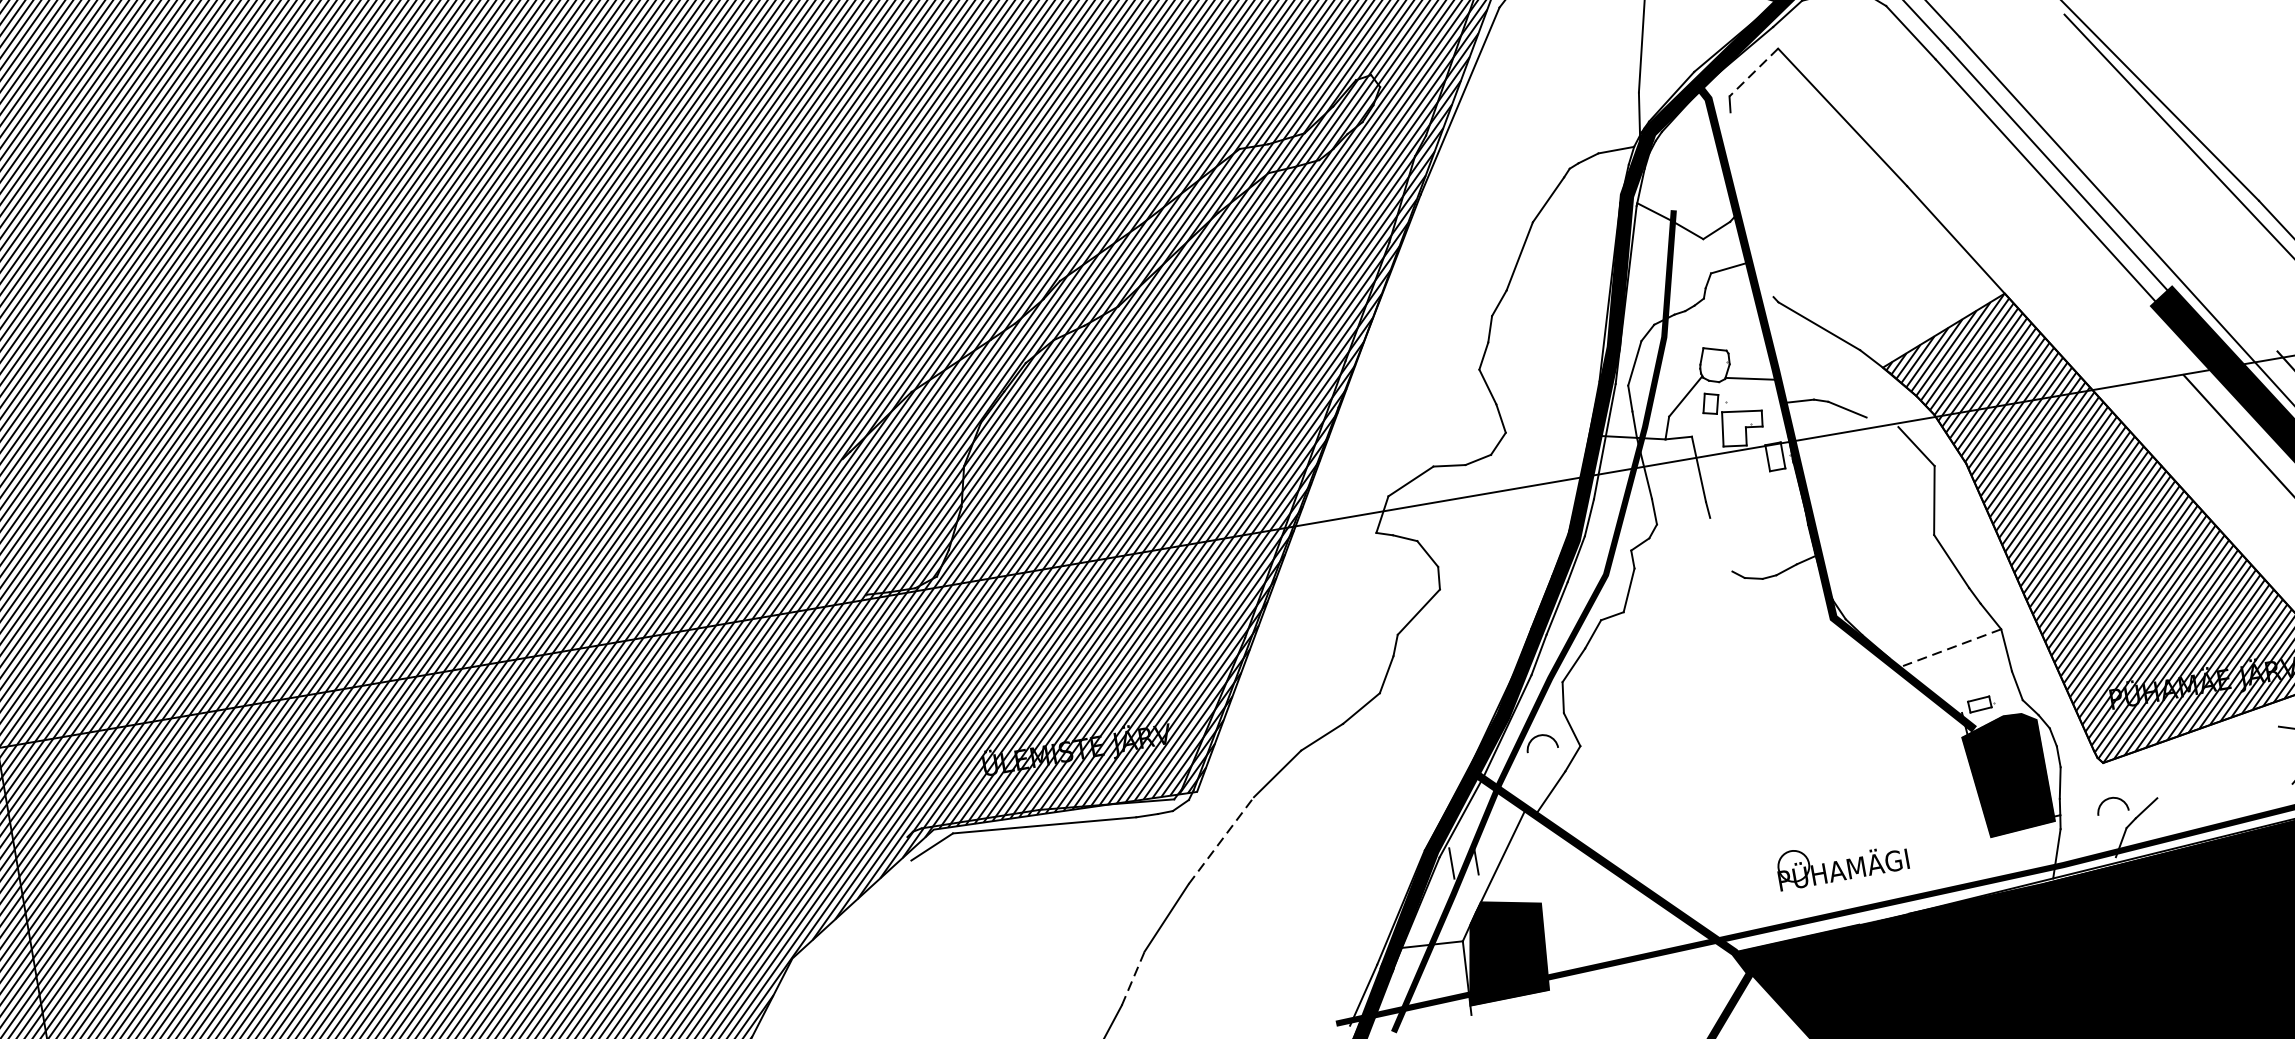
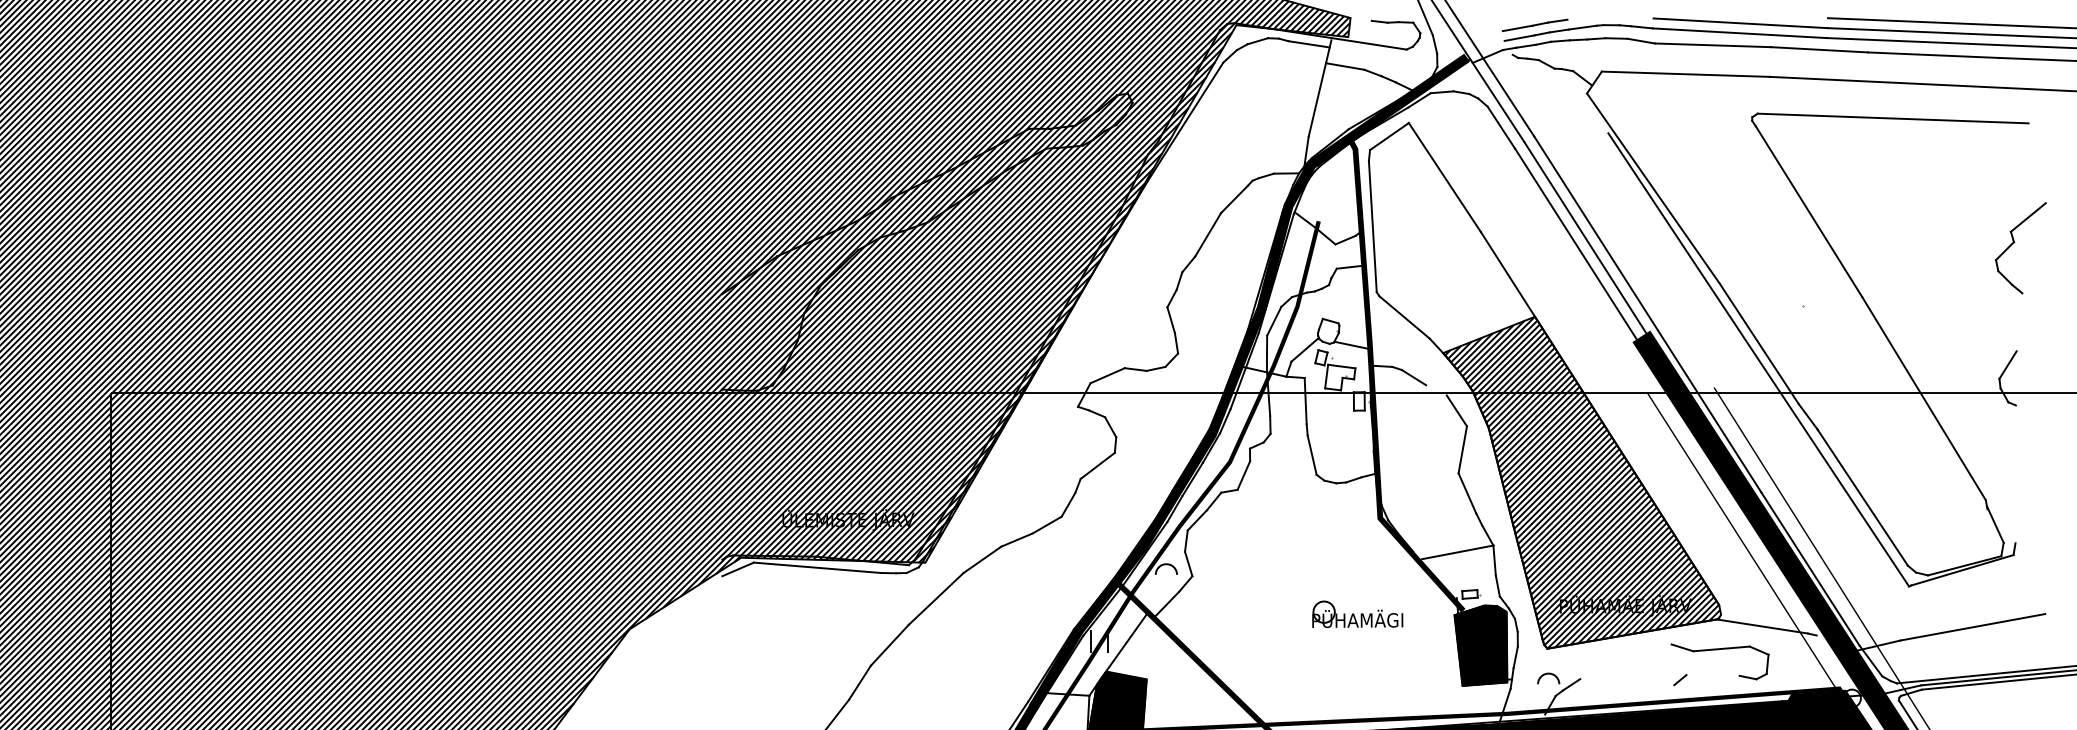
line: (1753, 72) -> (1389, 136), dashed -> solid
line: (1751, 204) -> (1372, 226), added
line: (1720, 543) -> (1311, 454), added
line: (1951, 647) -> (1457, 552), dashed -> solid
line: (1221, 840) -> (936, 598), dashed -> solid
part: (1841, 861) -> (1357, 614), moved
line: (1133, 978) -> (860, 682), dashed -> solid

